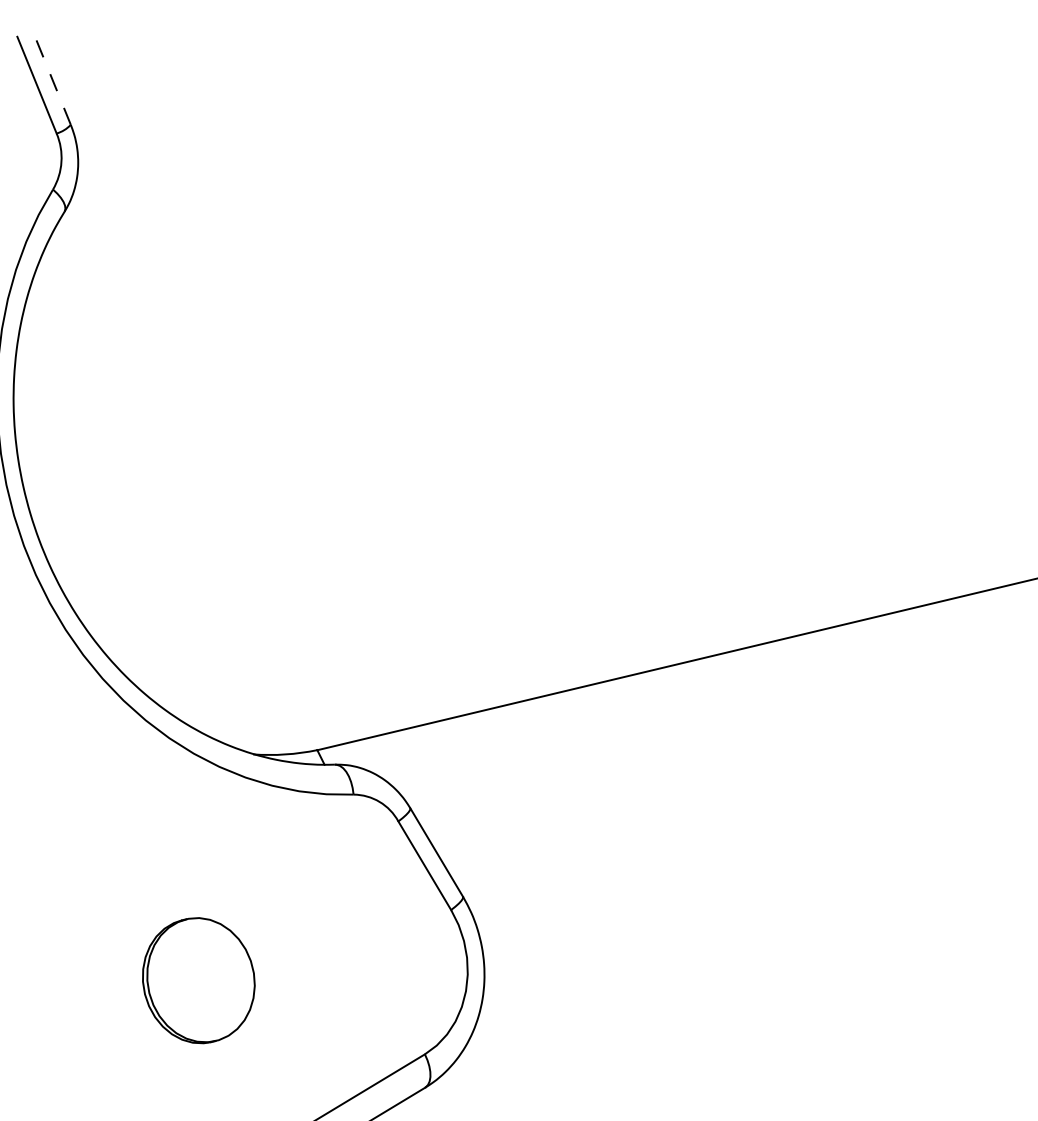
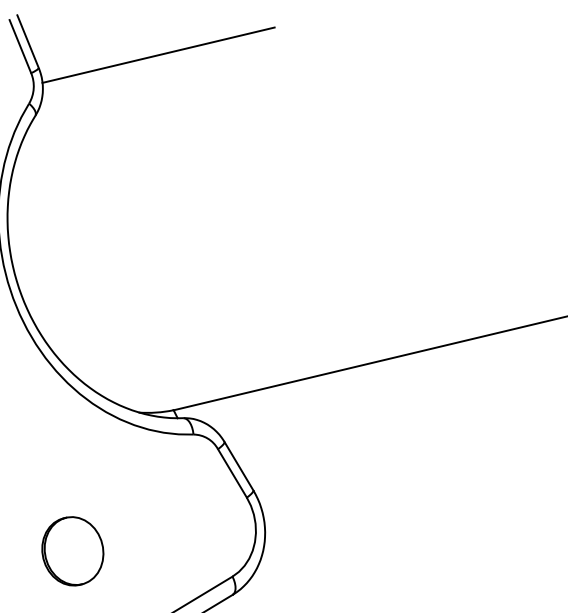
line: (51, 76) -> (28, 41), dashed -> solid
line: (289, 99) -> (158, 54), added
part: (198, 980) -> (72, 551), moved

